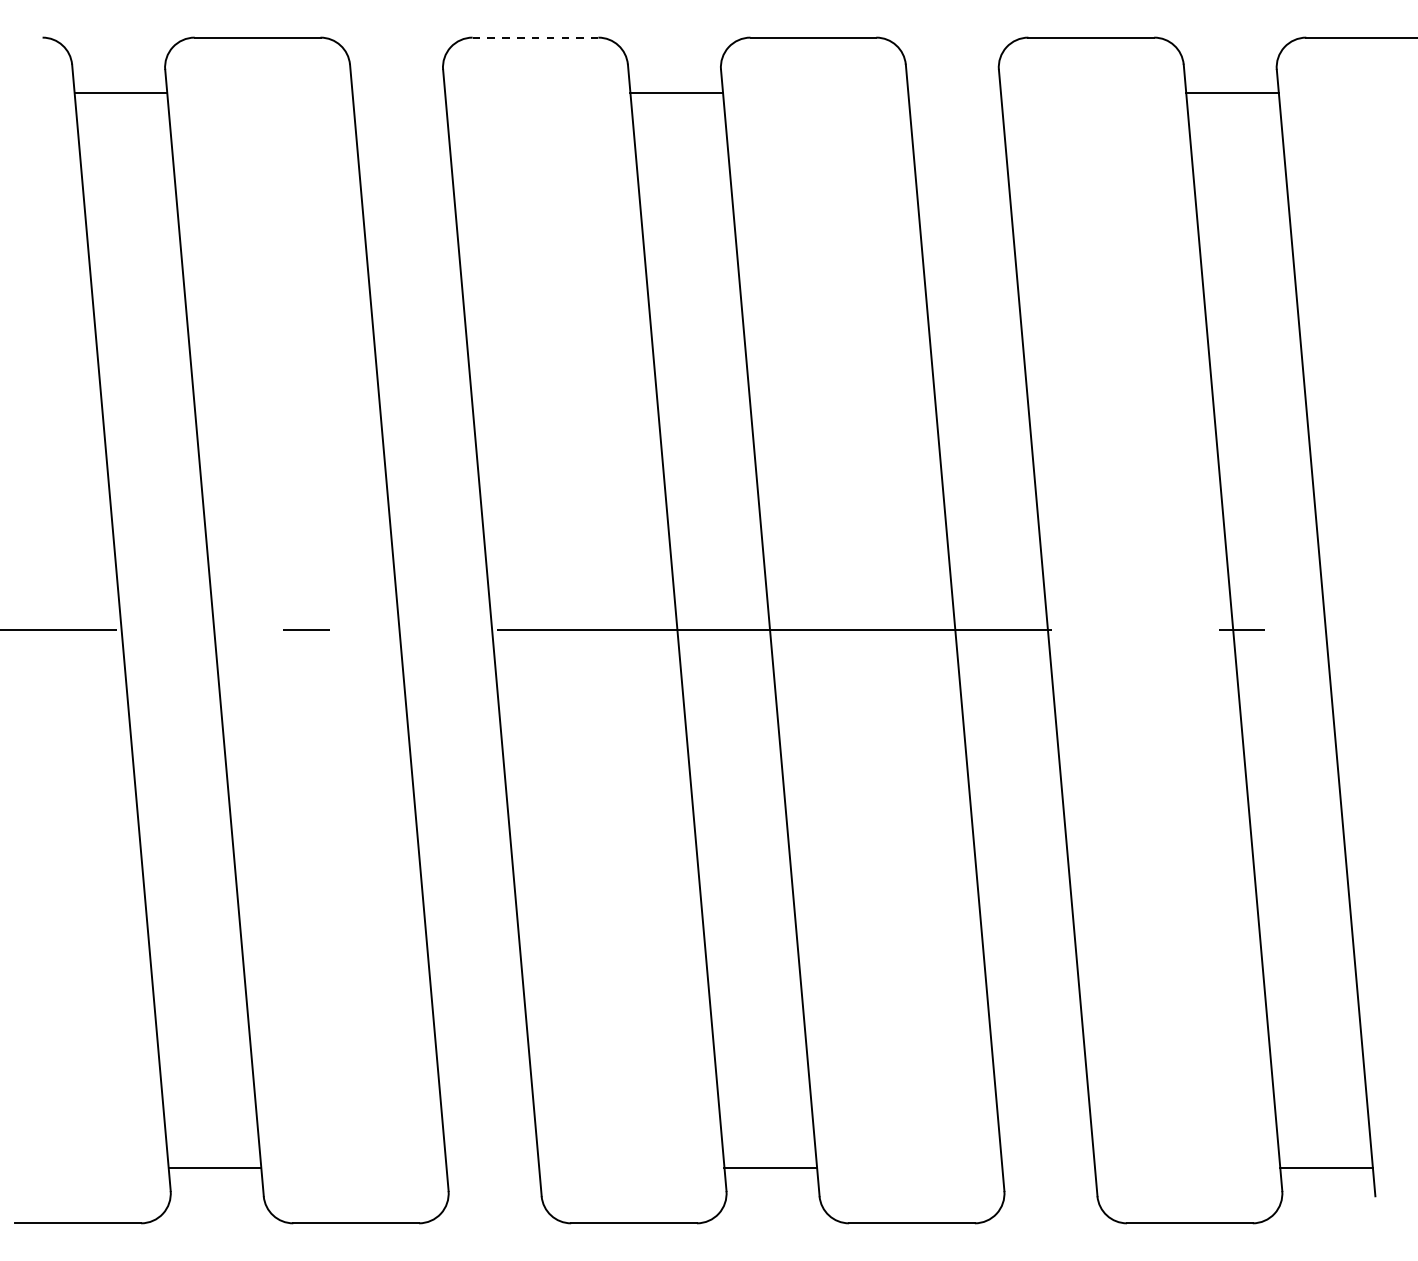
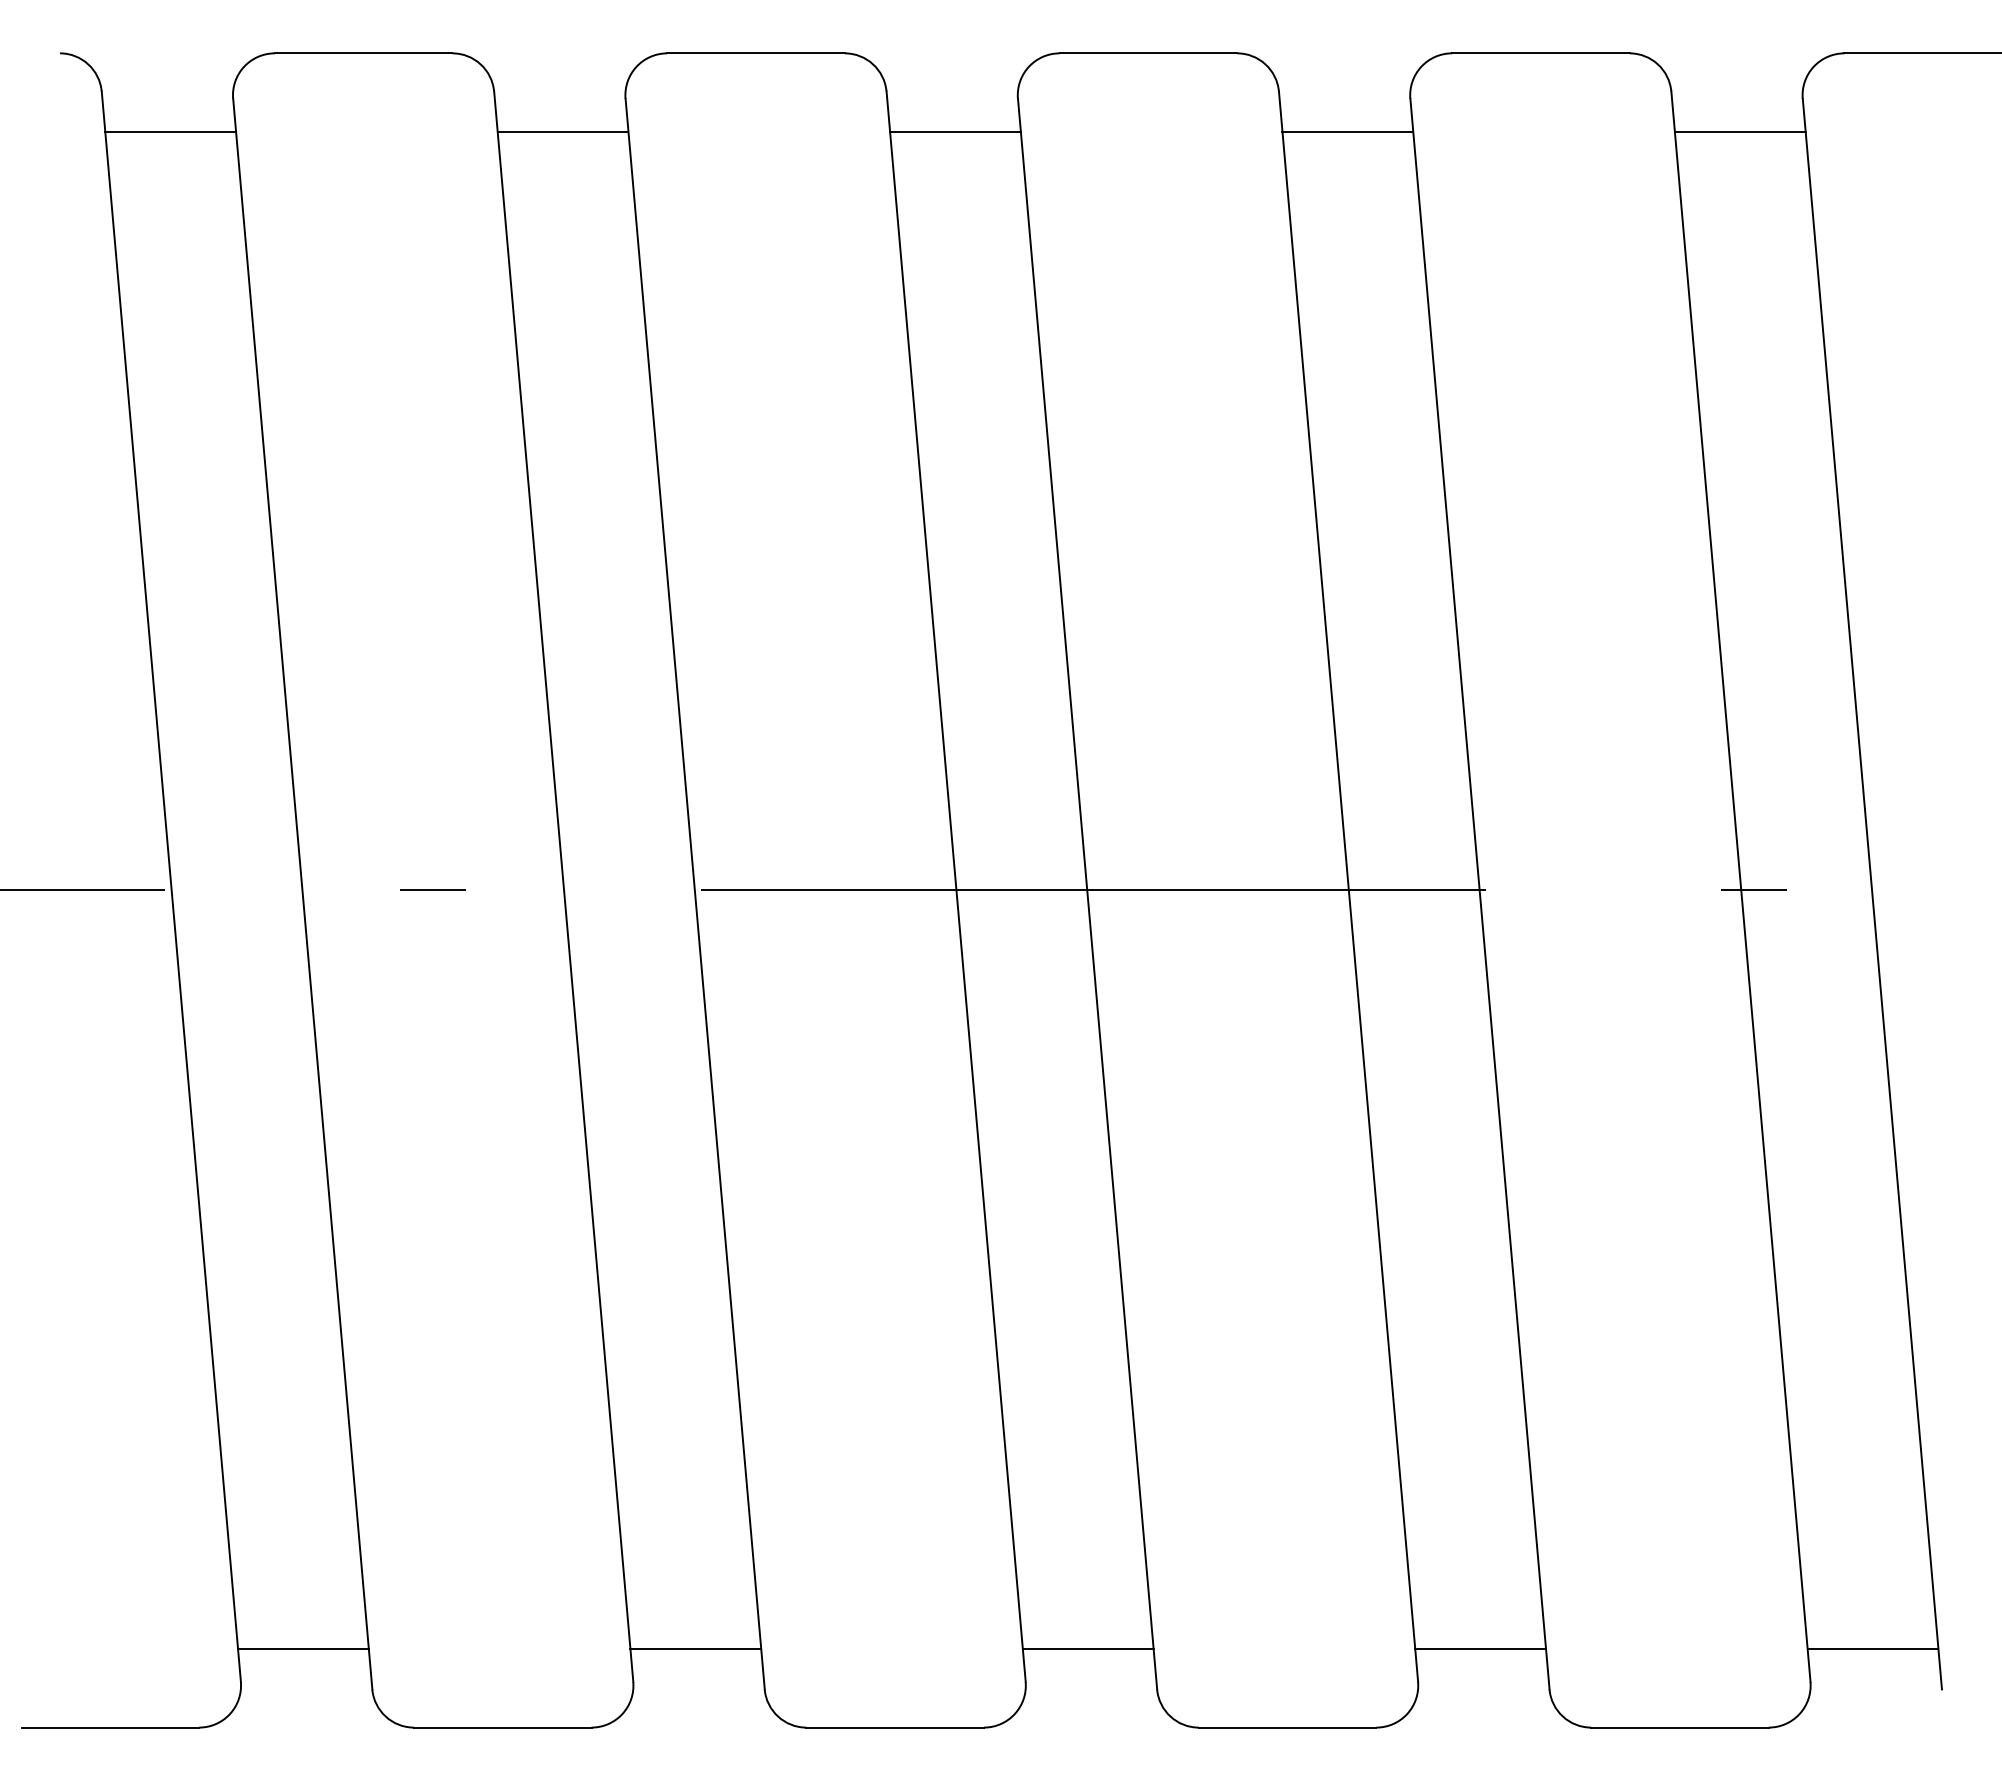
line: (535, 37) -> (756, 53), dashed -> solid
line: (398, 92) -> (562, 131), added
line: (954, 92) -> (1347, 131), added
line: (492, 1168) -> (695, 1649), added
line: (1048, 1168) -> (1480, 1649), added

